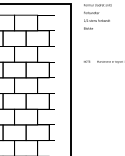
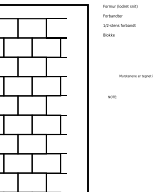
text: (87, 61) -> (112, 96), moved

